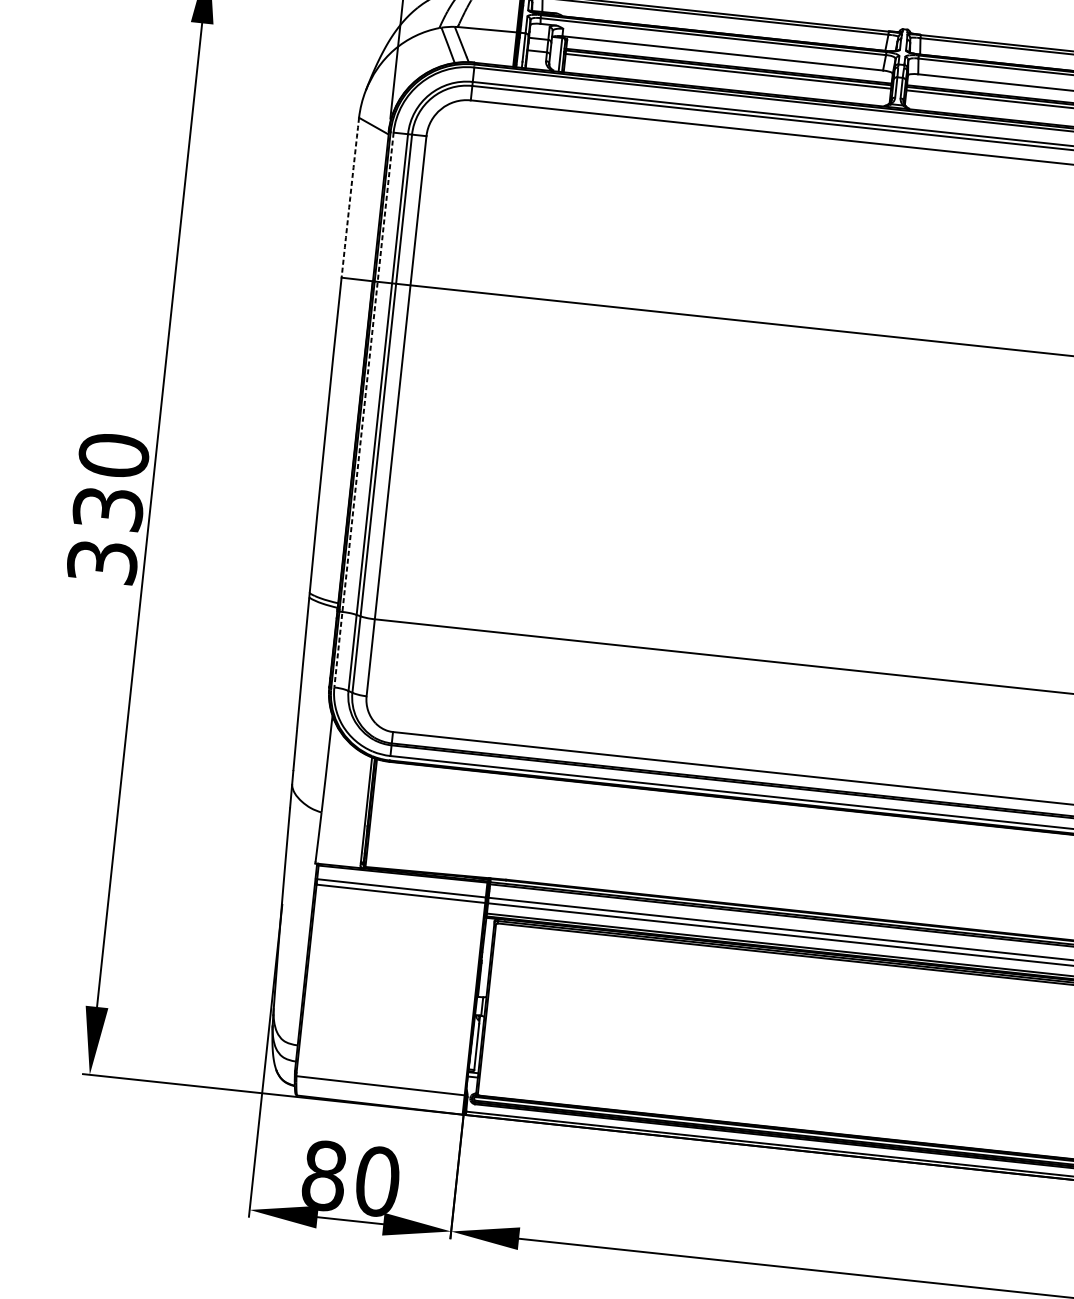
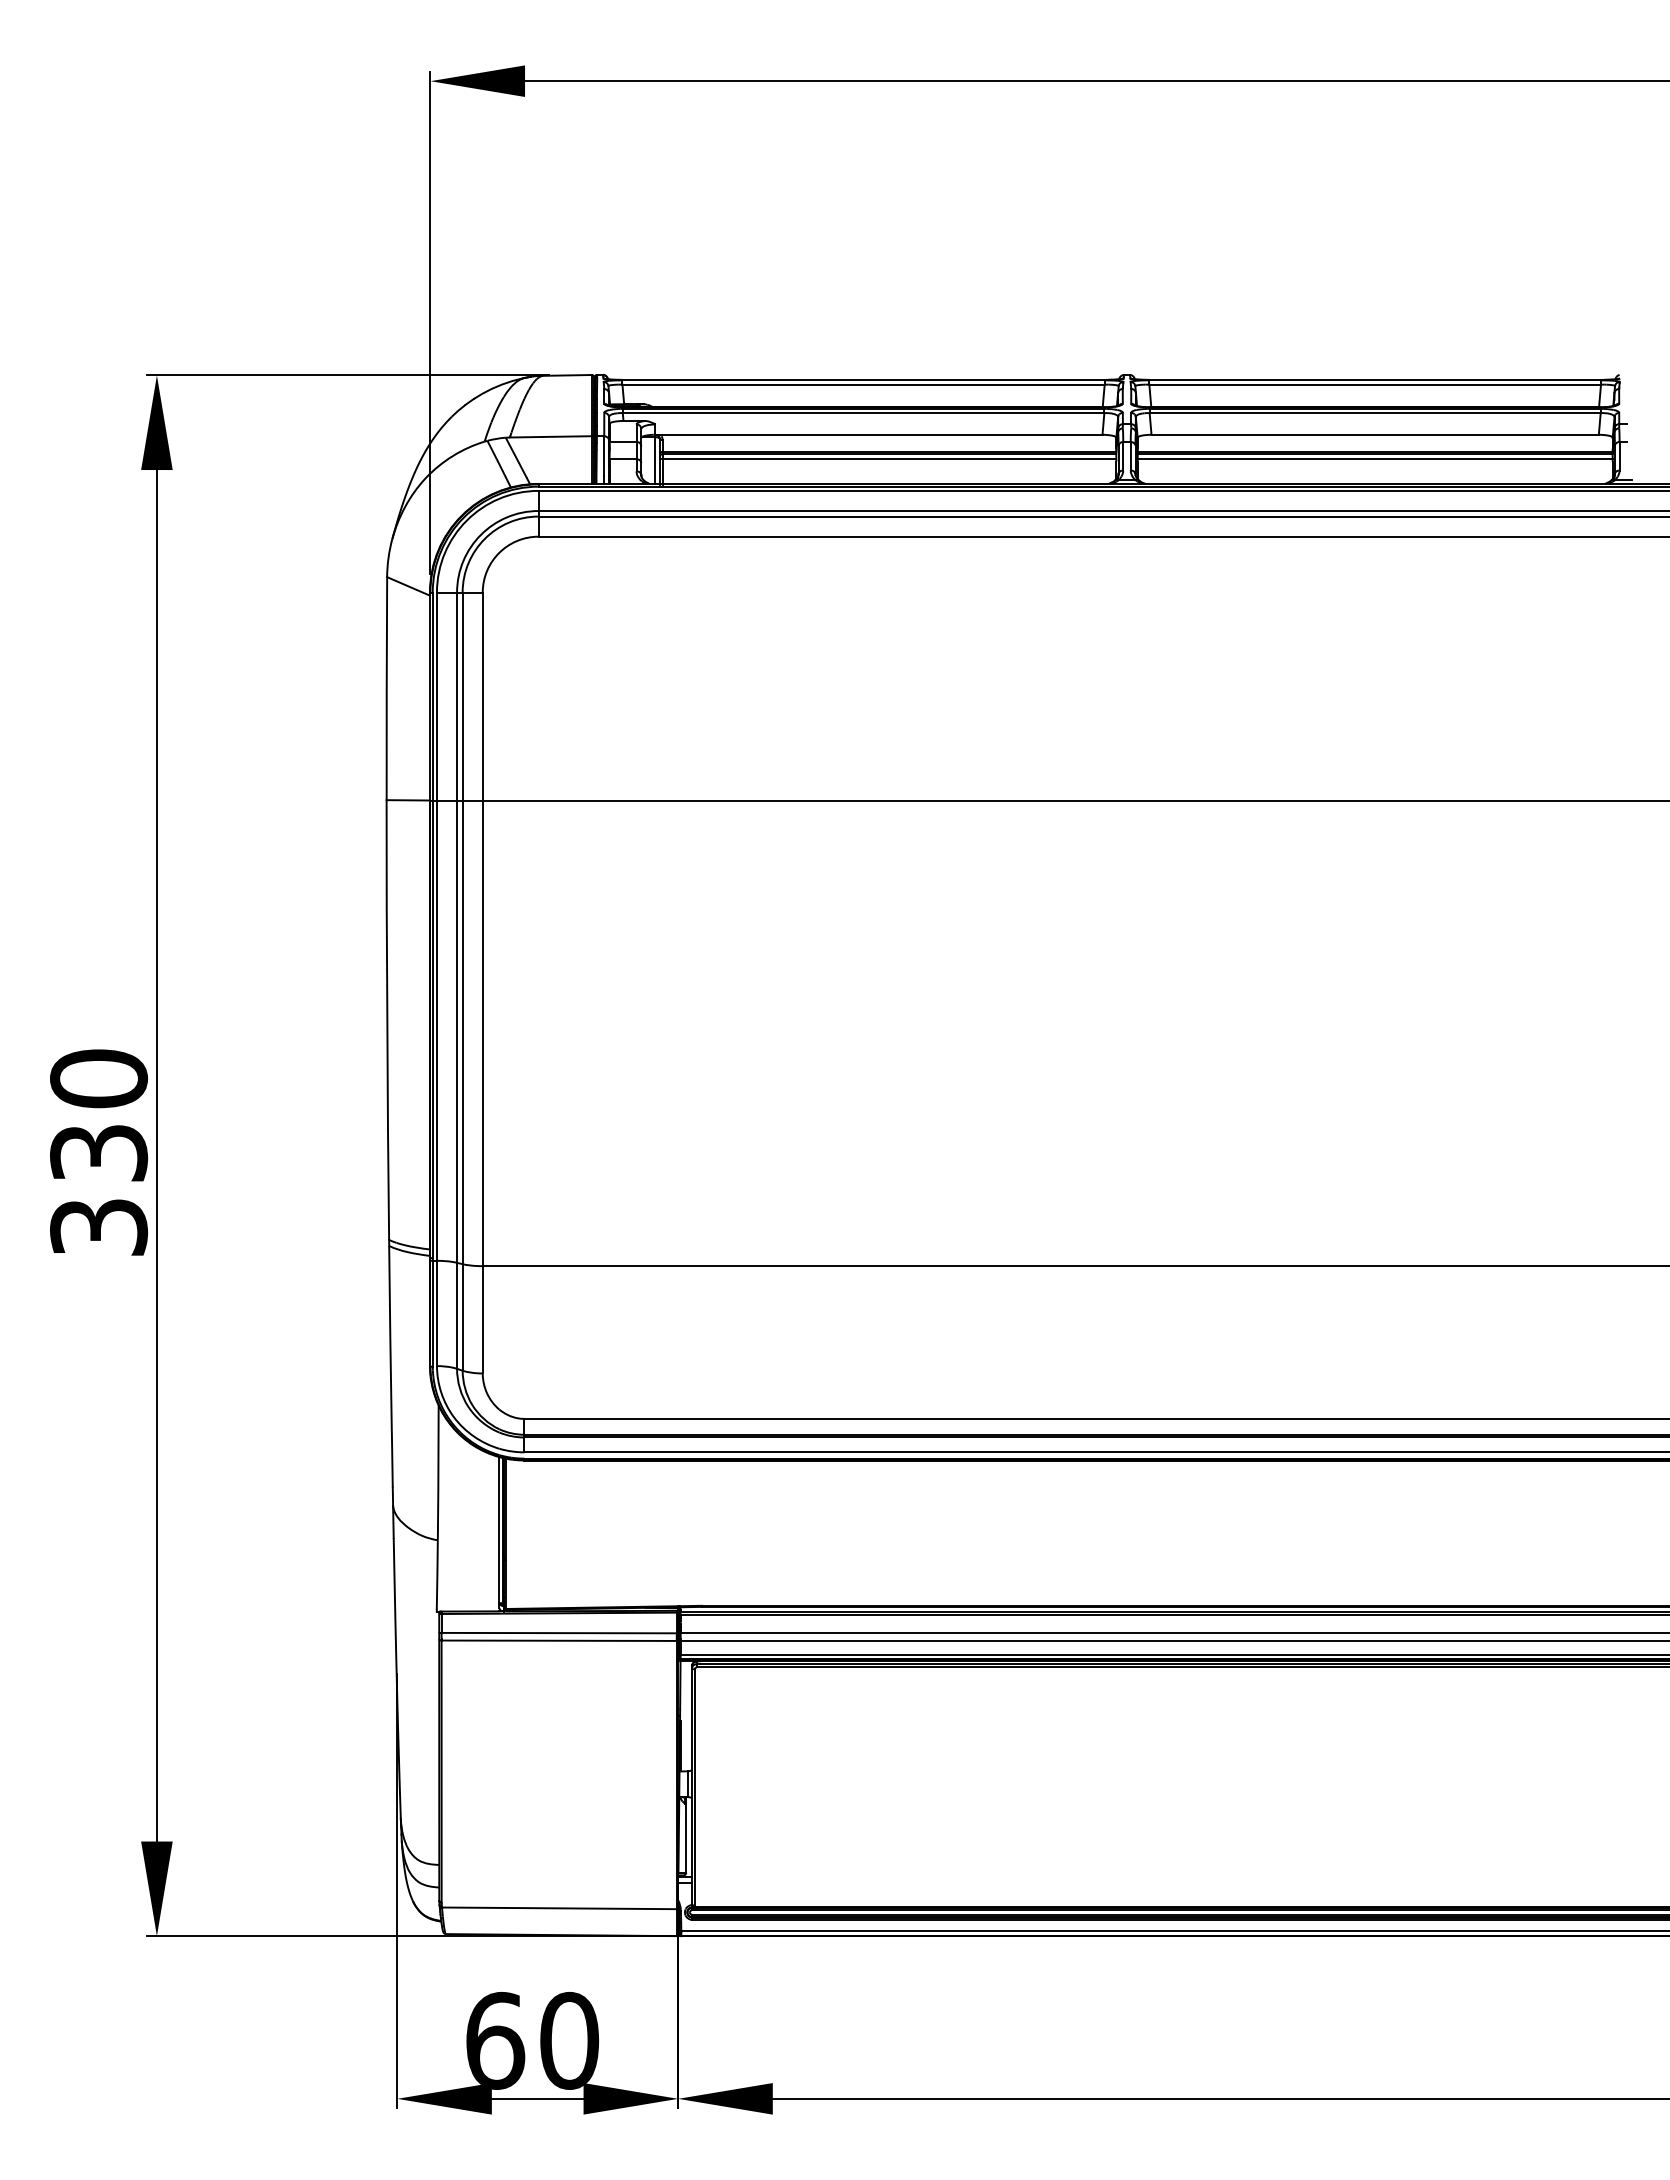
arc: (350, 197) -> (386, 688), dashed -> solid
line: (364, 410) -> (437, 979), dashed -> solid
text: (324, 1175) -> (495, 2040), 80 -> 60

